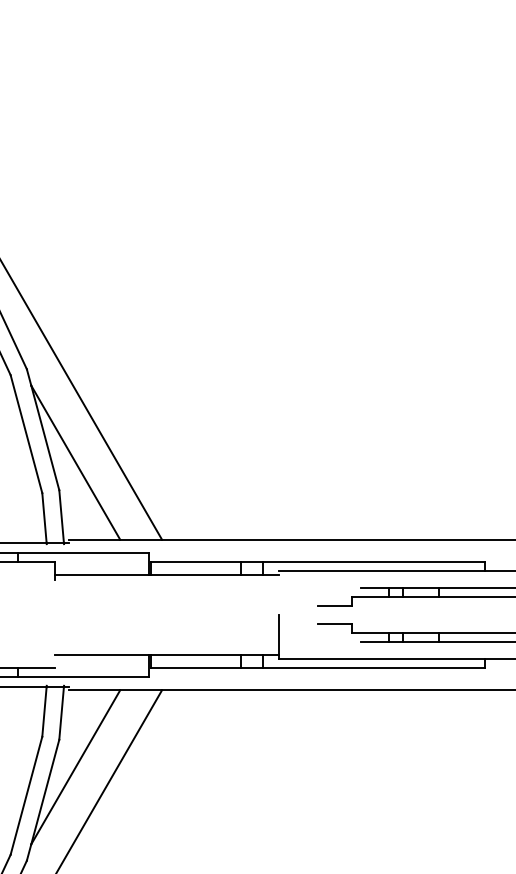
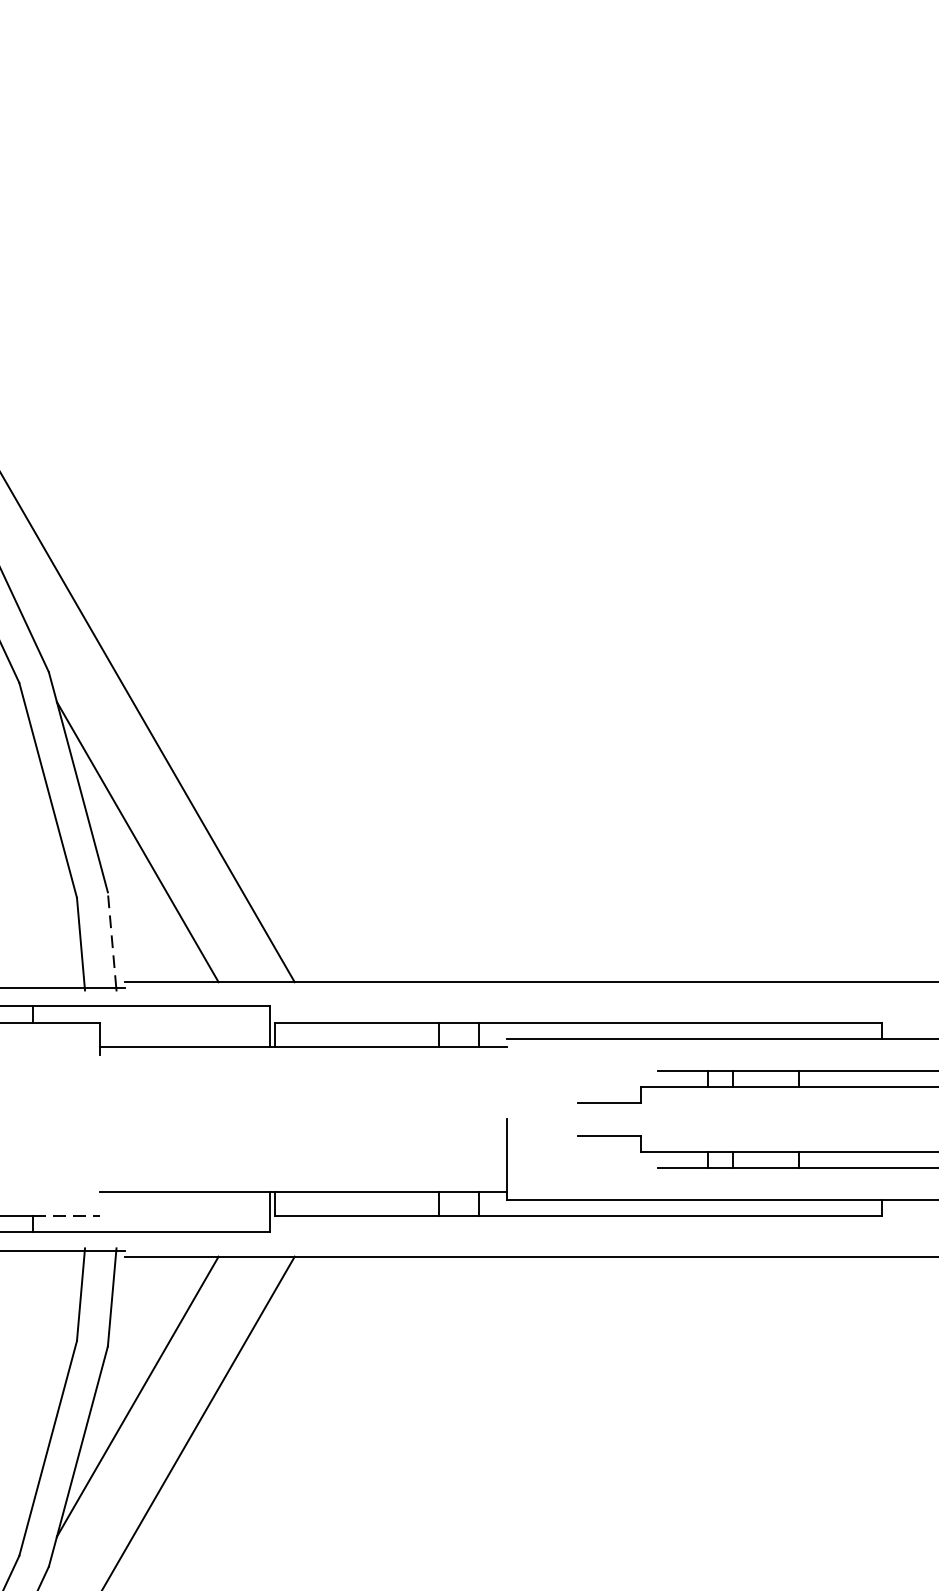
line: (61, 515) -> (111, 938), solid -> dashed
line: (37, 668) -> (68, 1216), solid -> dashed

